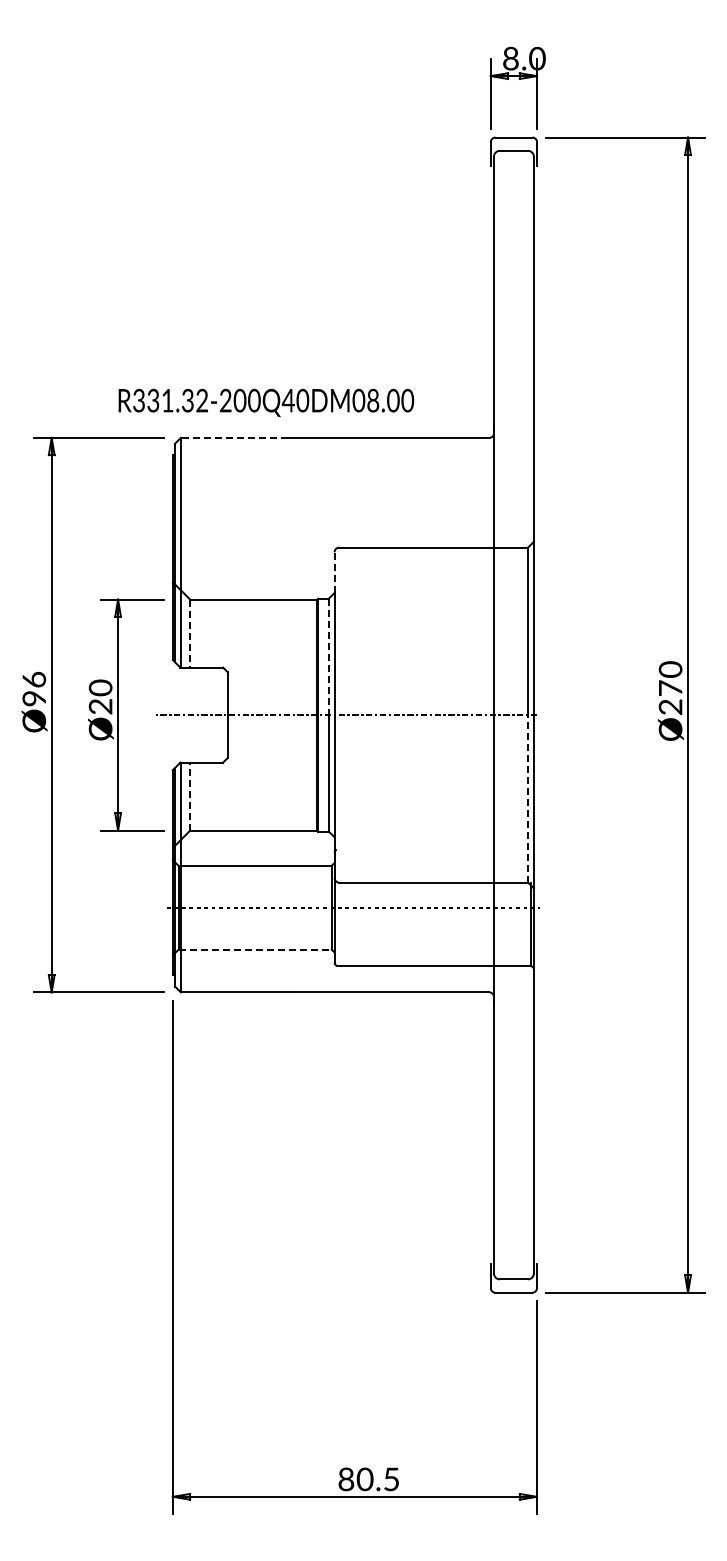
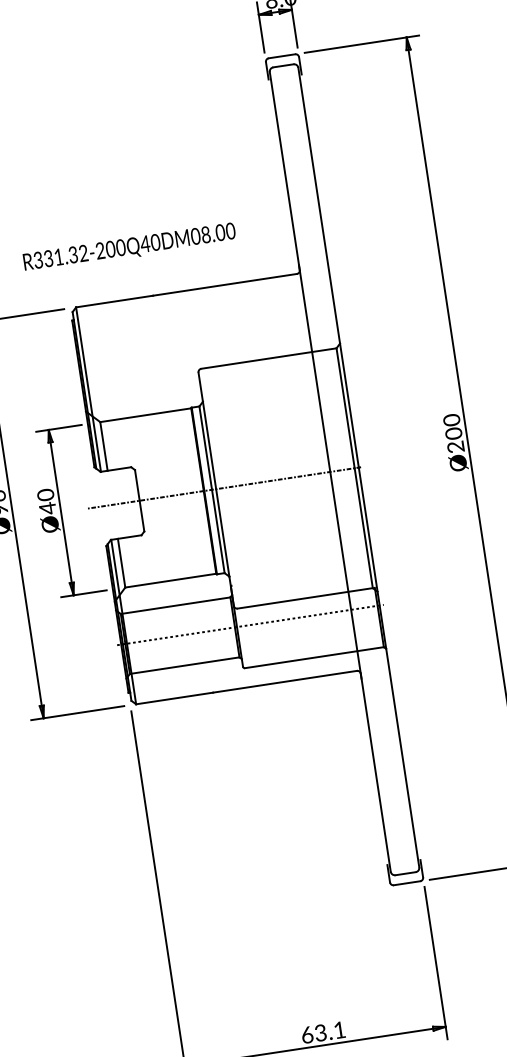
text: (266, 402) -> (129, 247), moved
line: (234, 437) -> (114, 301), dashed -> solid
line: (334, 572) -> (200, 387), dashed -> solid
line: (190, 634) -> (104, 447), dashed -> solid
line: (328, 657) -> (205, 448), dashed -> solid
text: (670, 688) -> (453, 433), Ø270 -> Ø200
text: (100, 706) -> (47, 508), Ø20 -> Ø40
line: (190, 796) -> (121, 563), dashed -> solid
line: (528, 798) -> (364, 527), dashed -> solid
line: (255, 949) -> (184, 665), dashed -> solid
text: (368, 1479) -> (323, 1032), 80.5 -> 63.1

